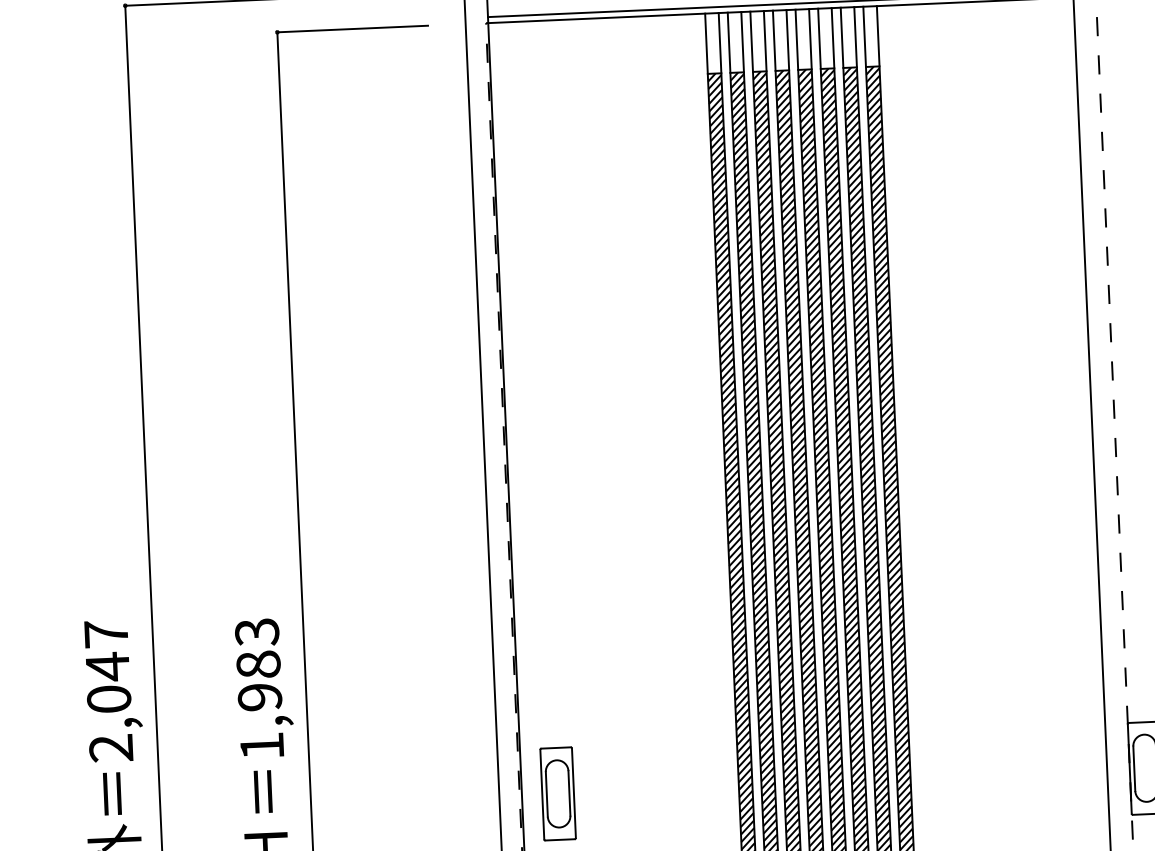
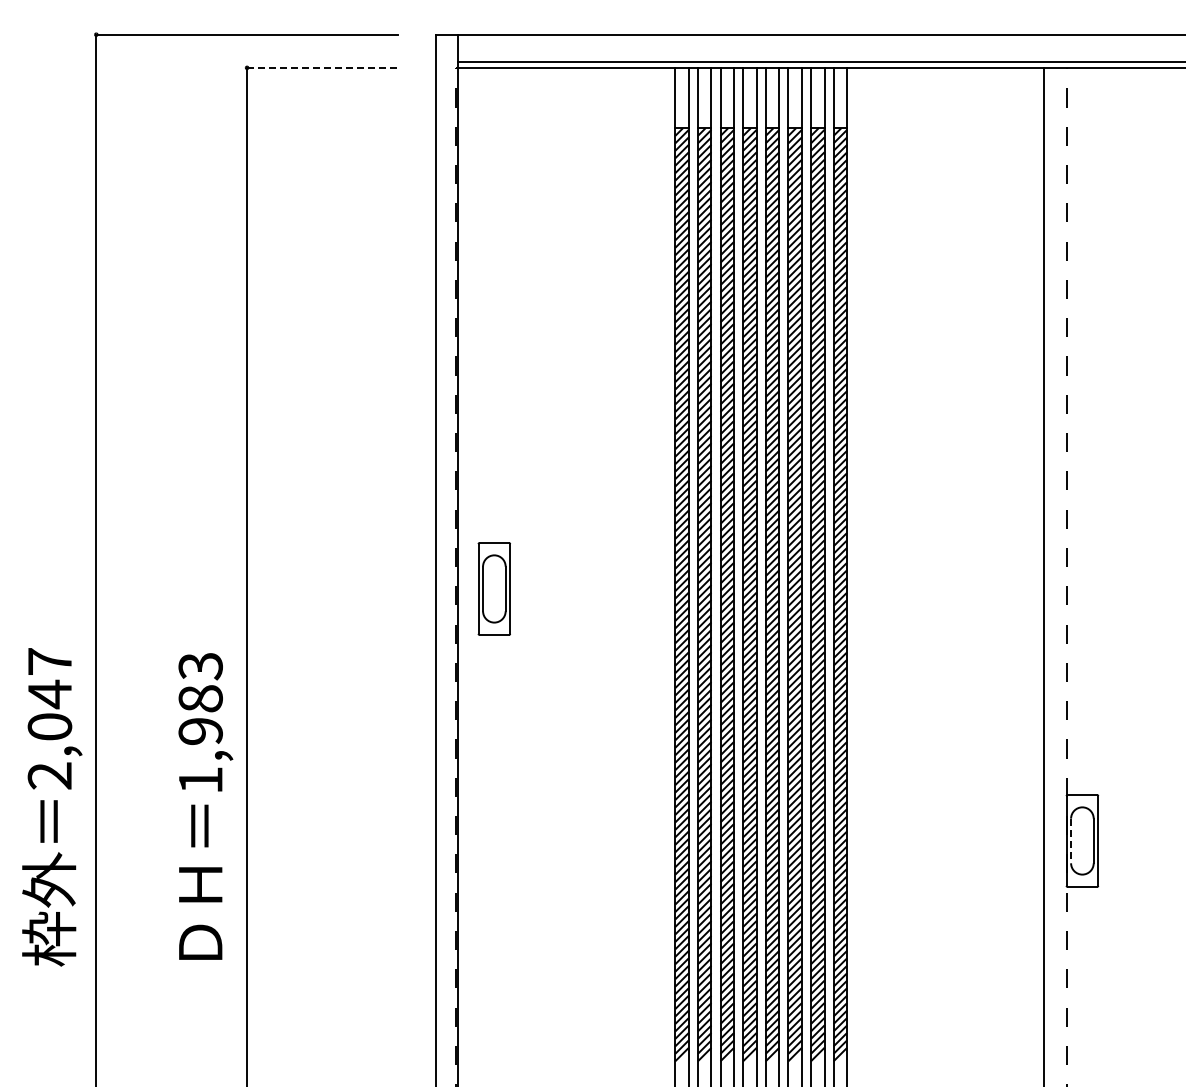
line: (352, 28) -> (322, 67), solid -> dashed
line: (1134, 769) -> (1071, 841), solid -> dashed
part: (557, 793) -> (493, 588), moved

